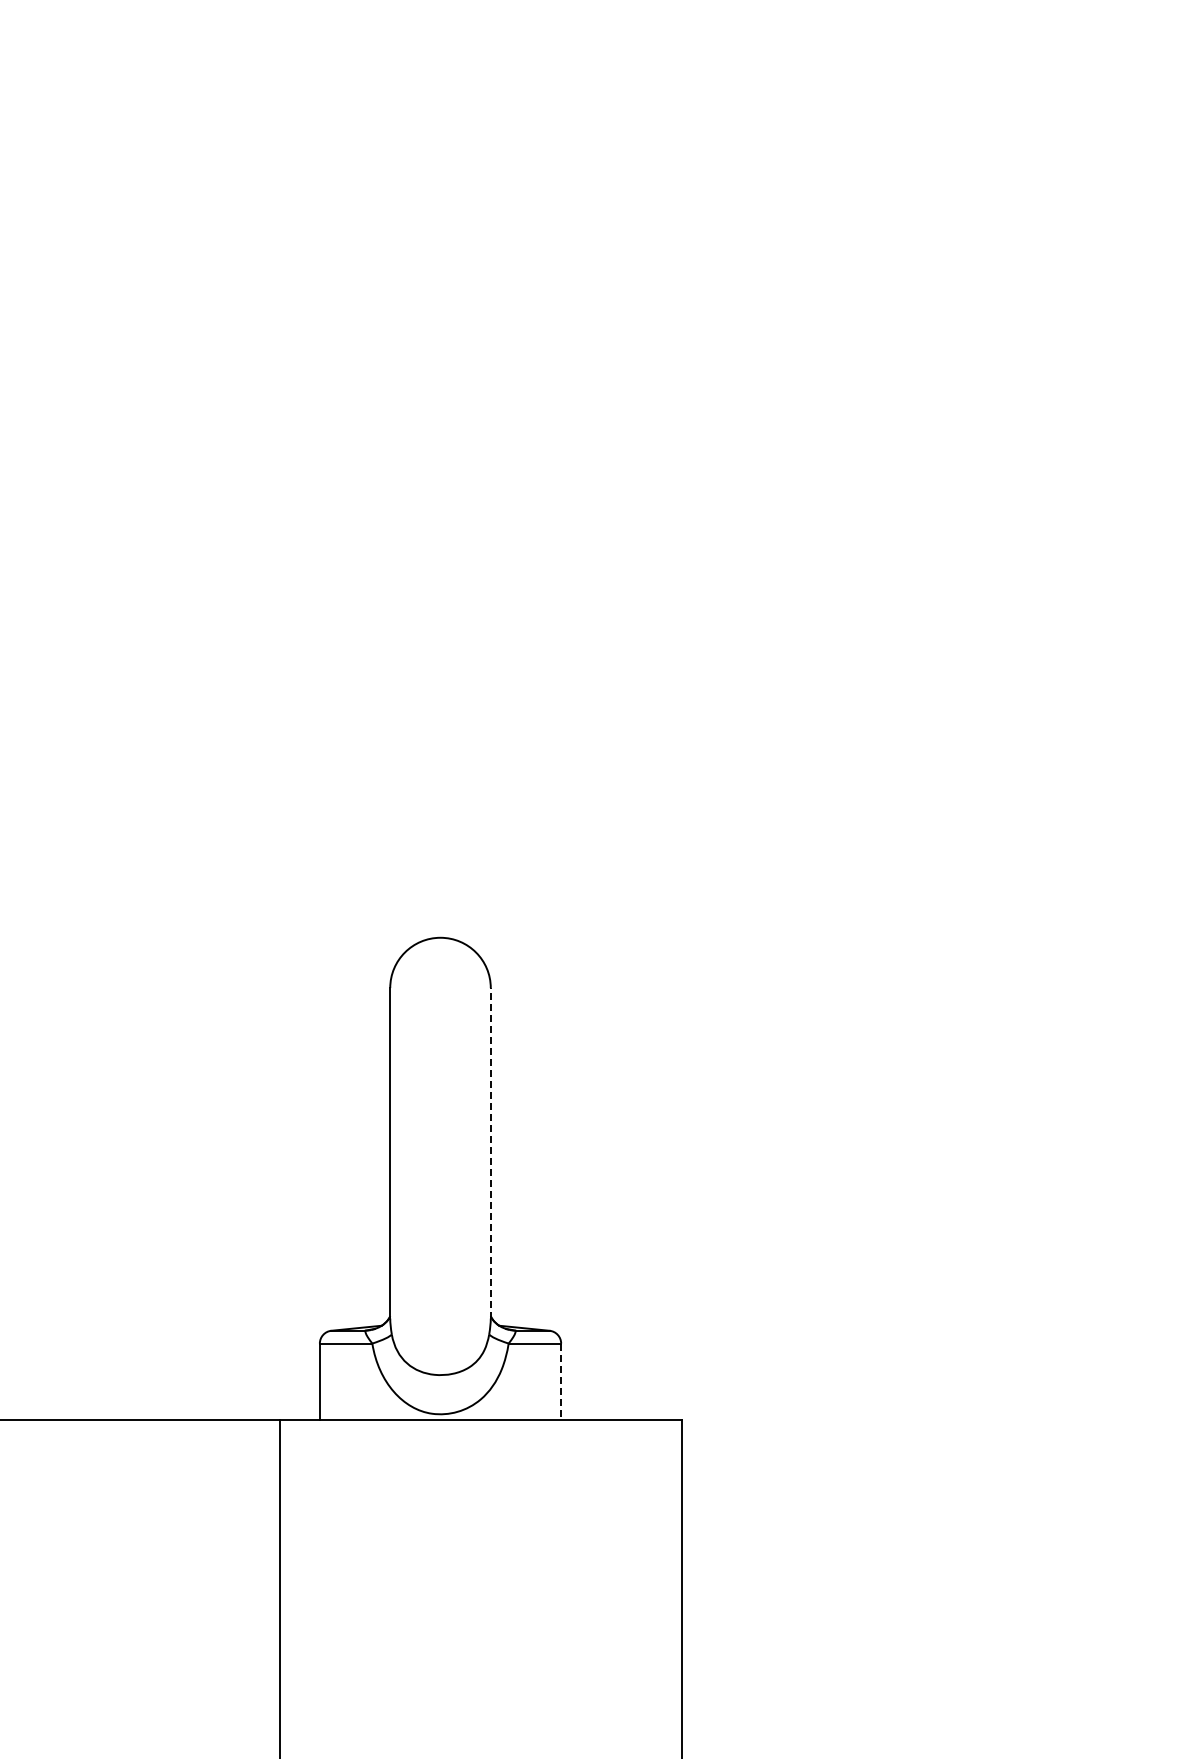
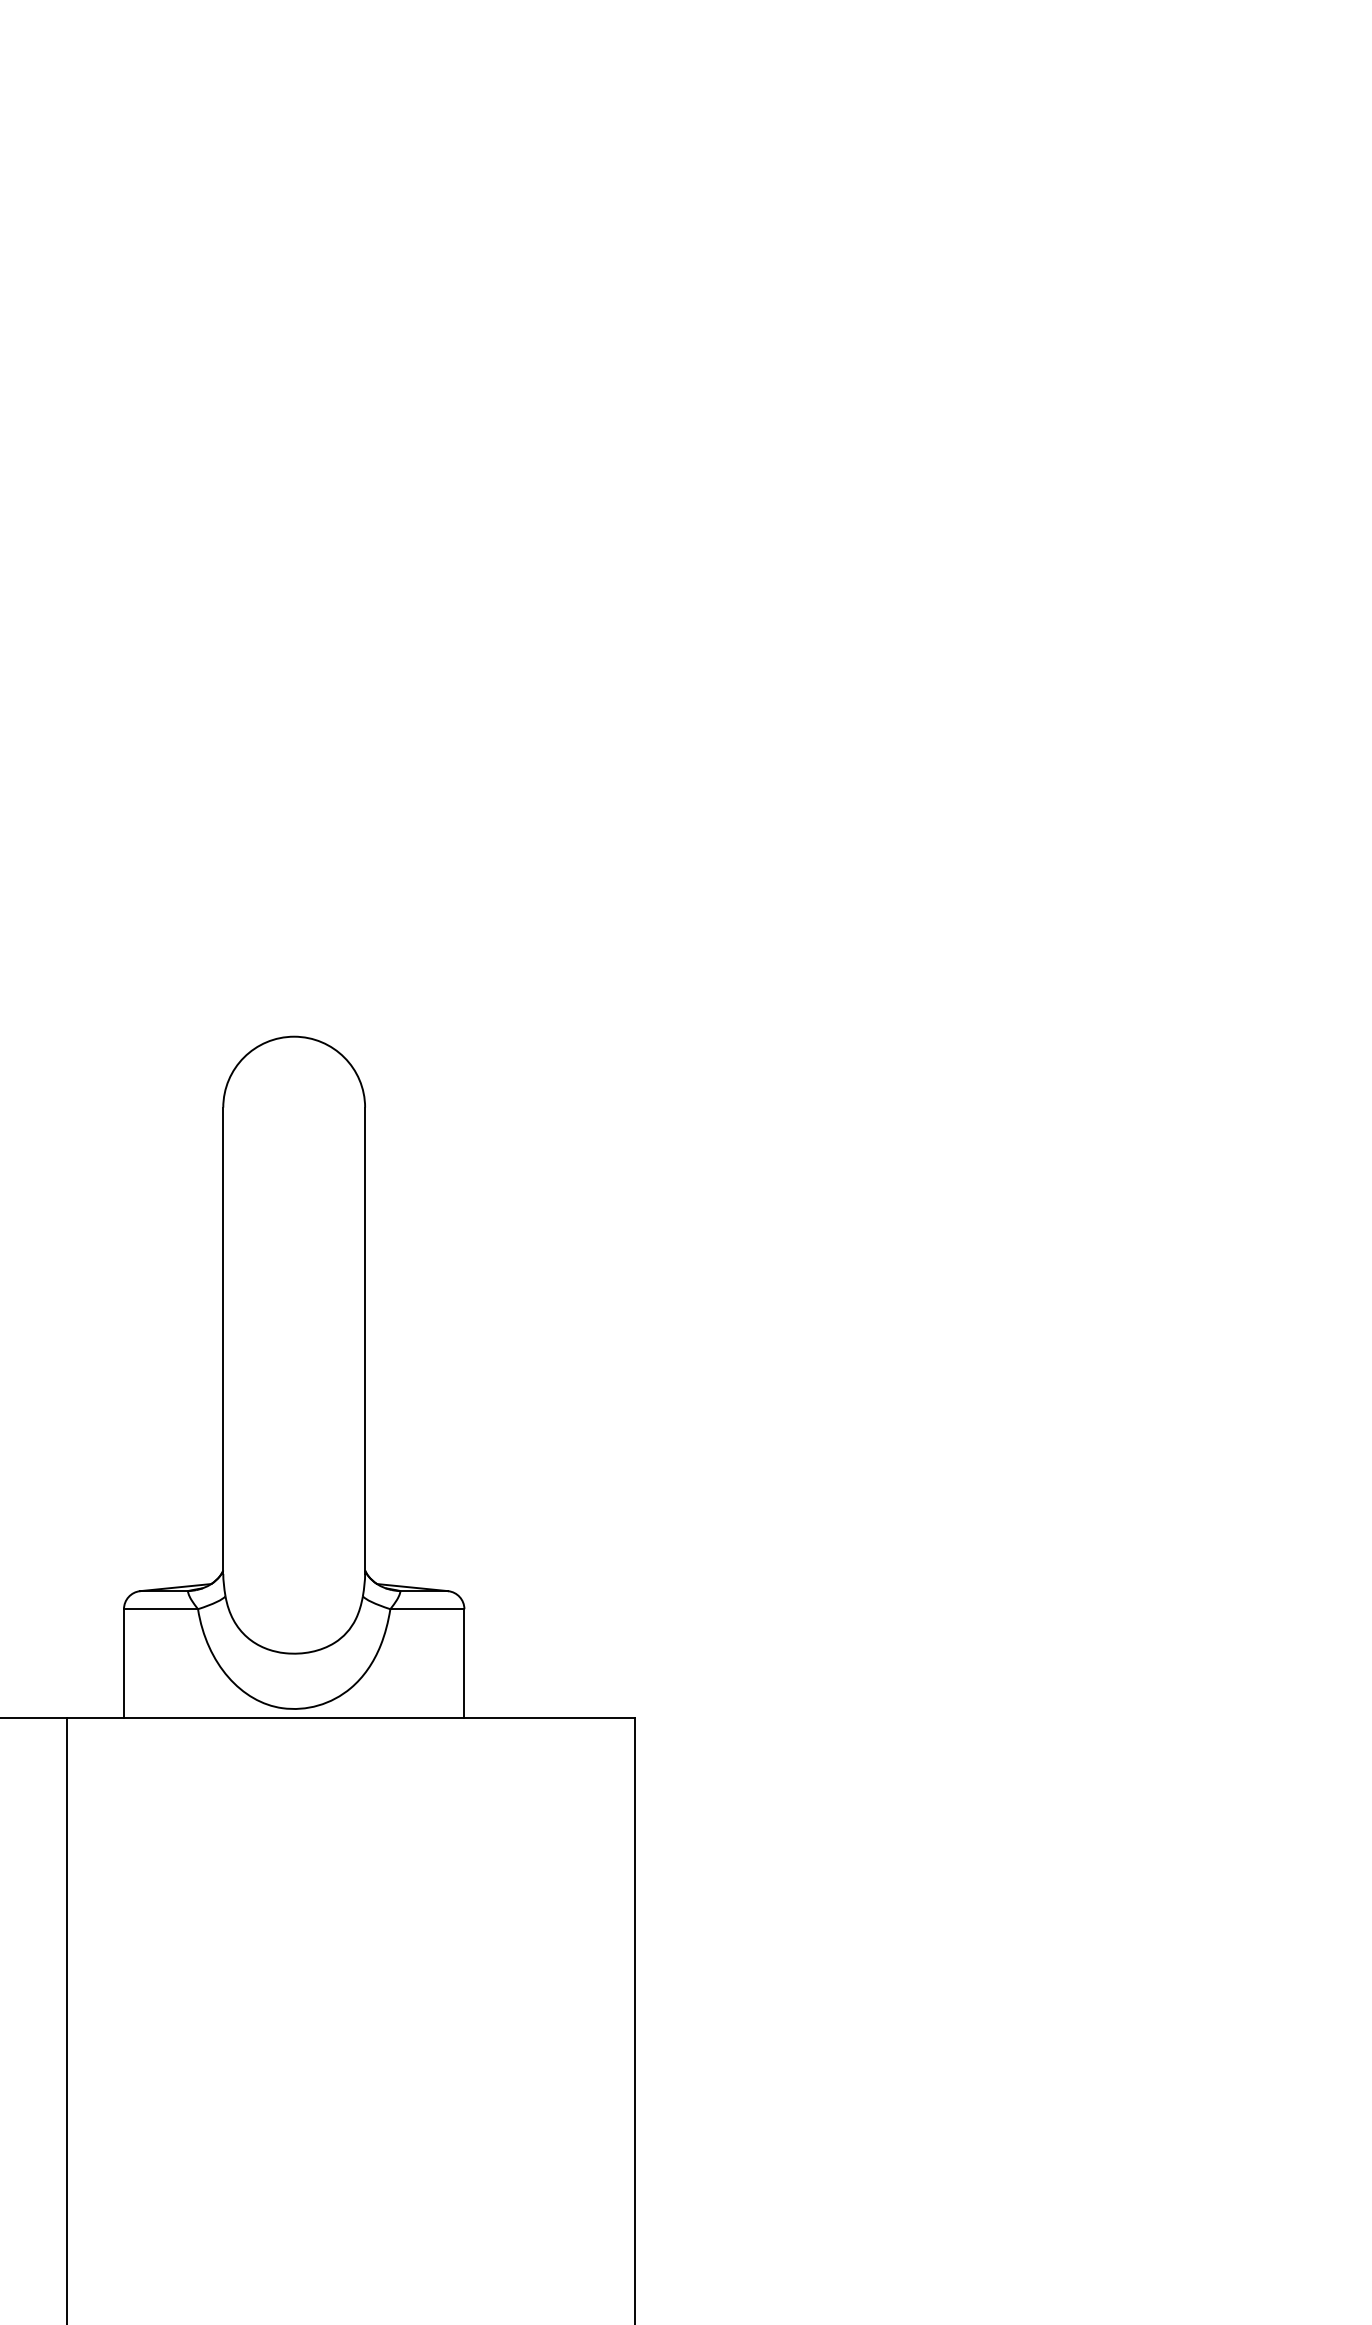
line: (490, 1152) -> (364, 1339), dashed -> solid
line: (561, 1382) -> (464, 1664), dashed -> solid

